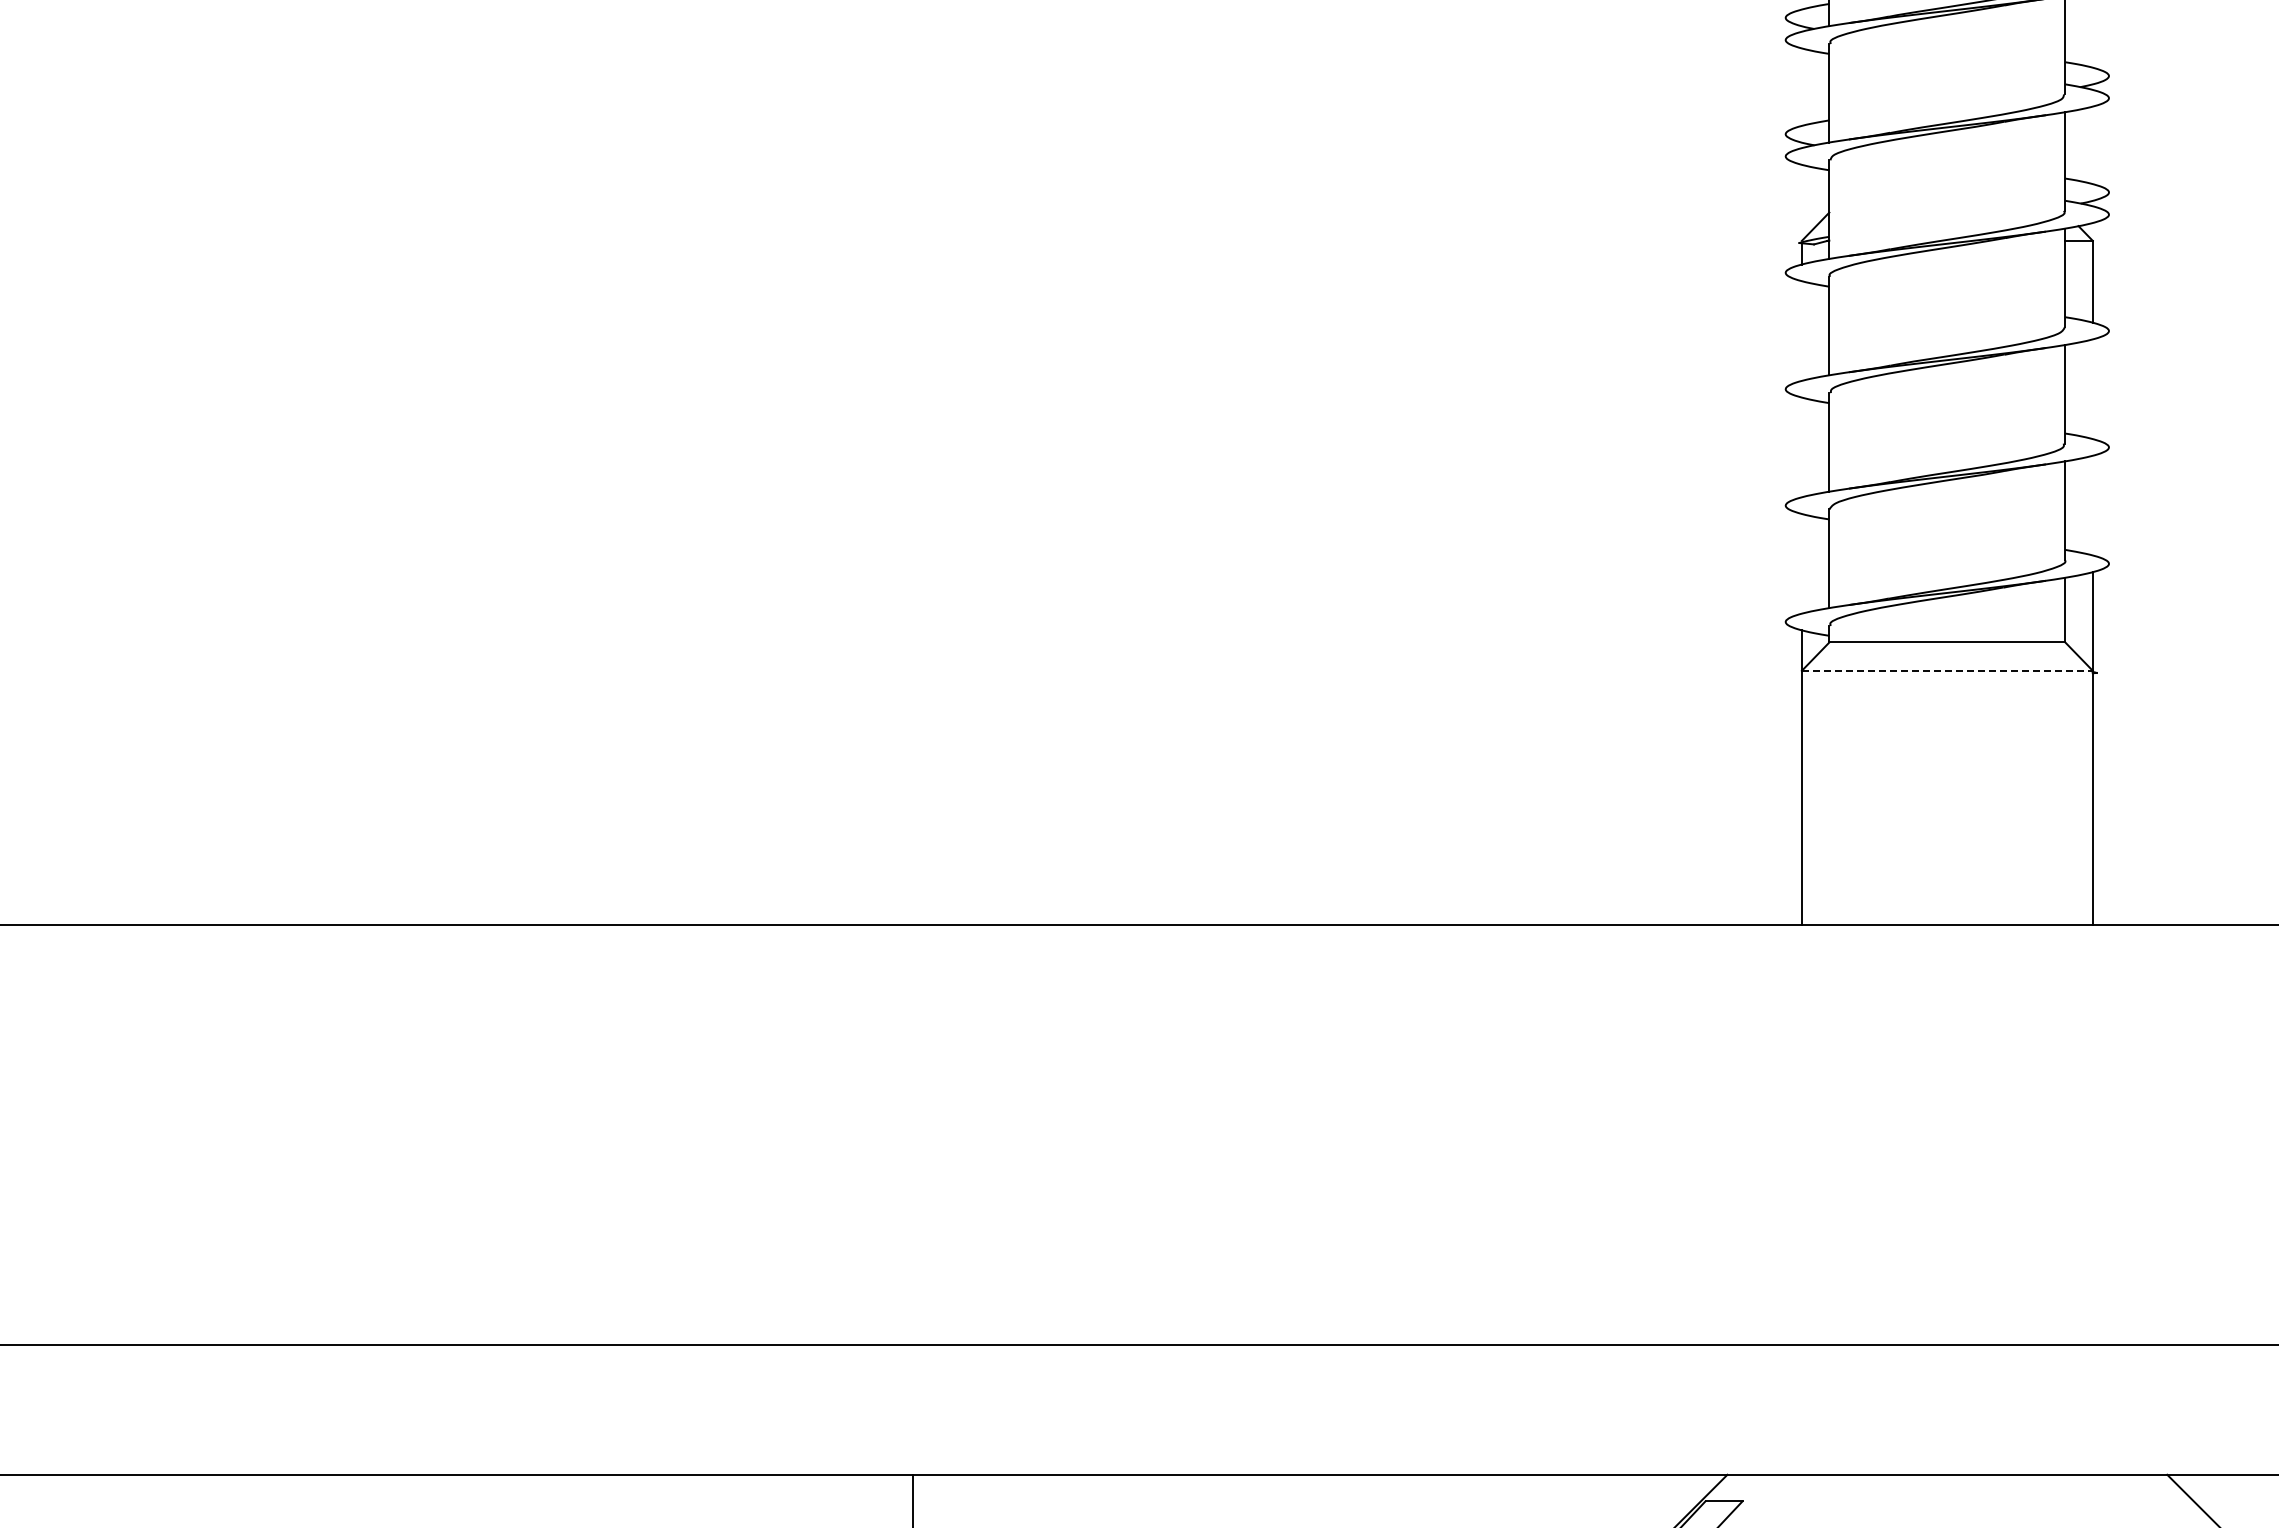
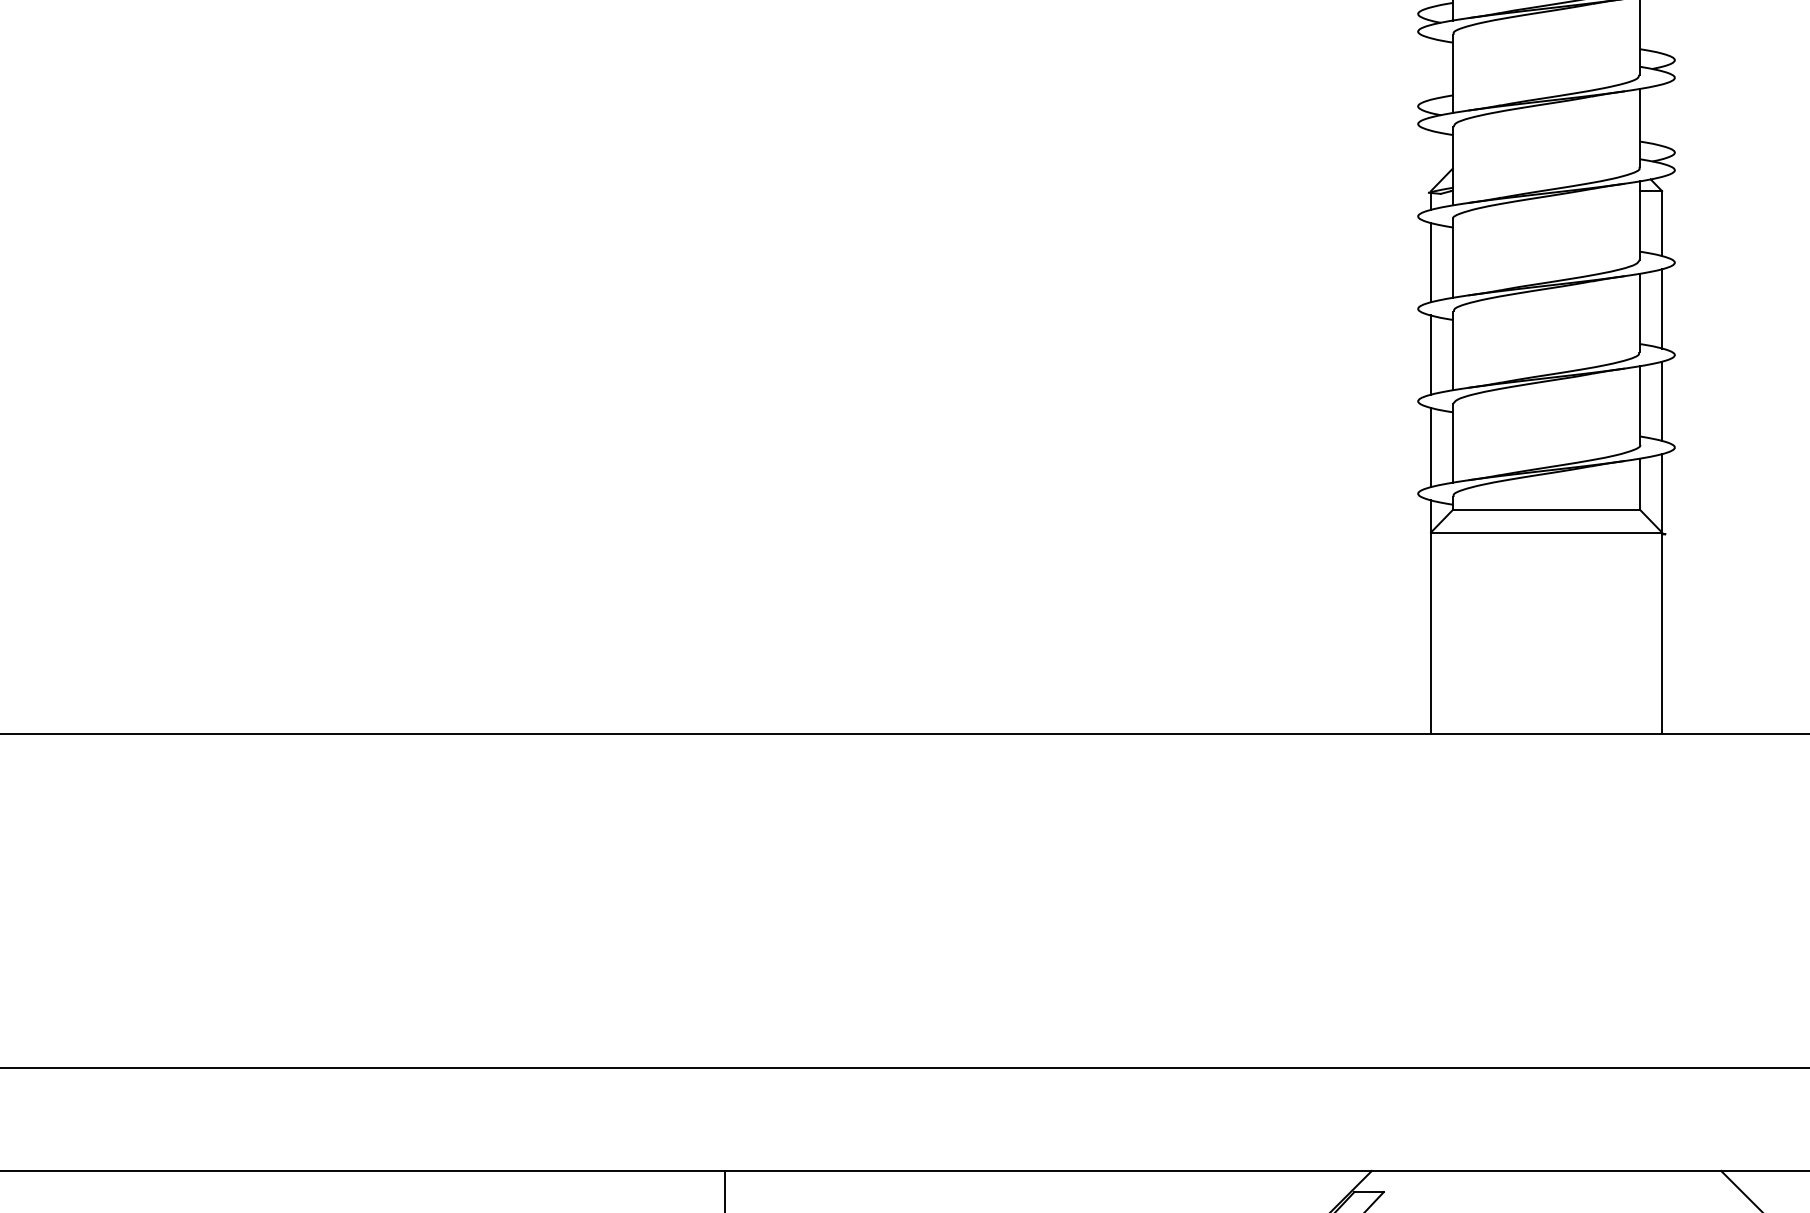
line: (1801, 330) -> (1430, 262), added
line: (2092, 389) -> (1661, 309), added
line: (1801, 447) -> (1430, 355), added
line: (2092, 505) -> (1661, 401), added
line: (1801, 563) -> (1430, 447), added
line: (1947, 670) -> (1546, 532), dashed -> solid

